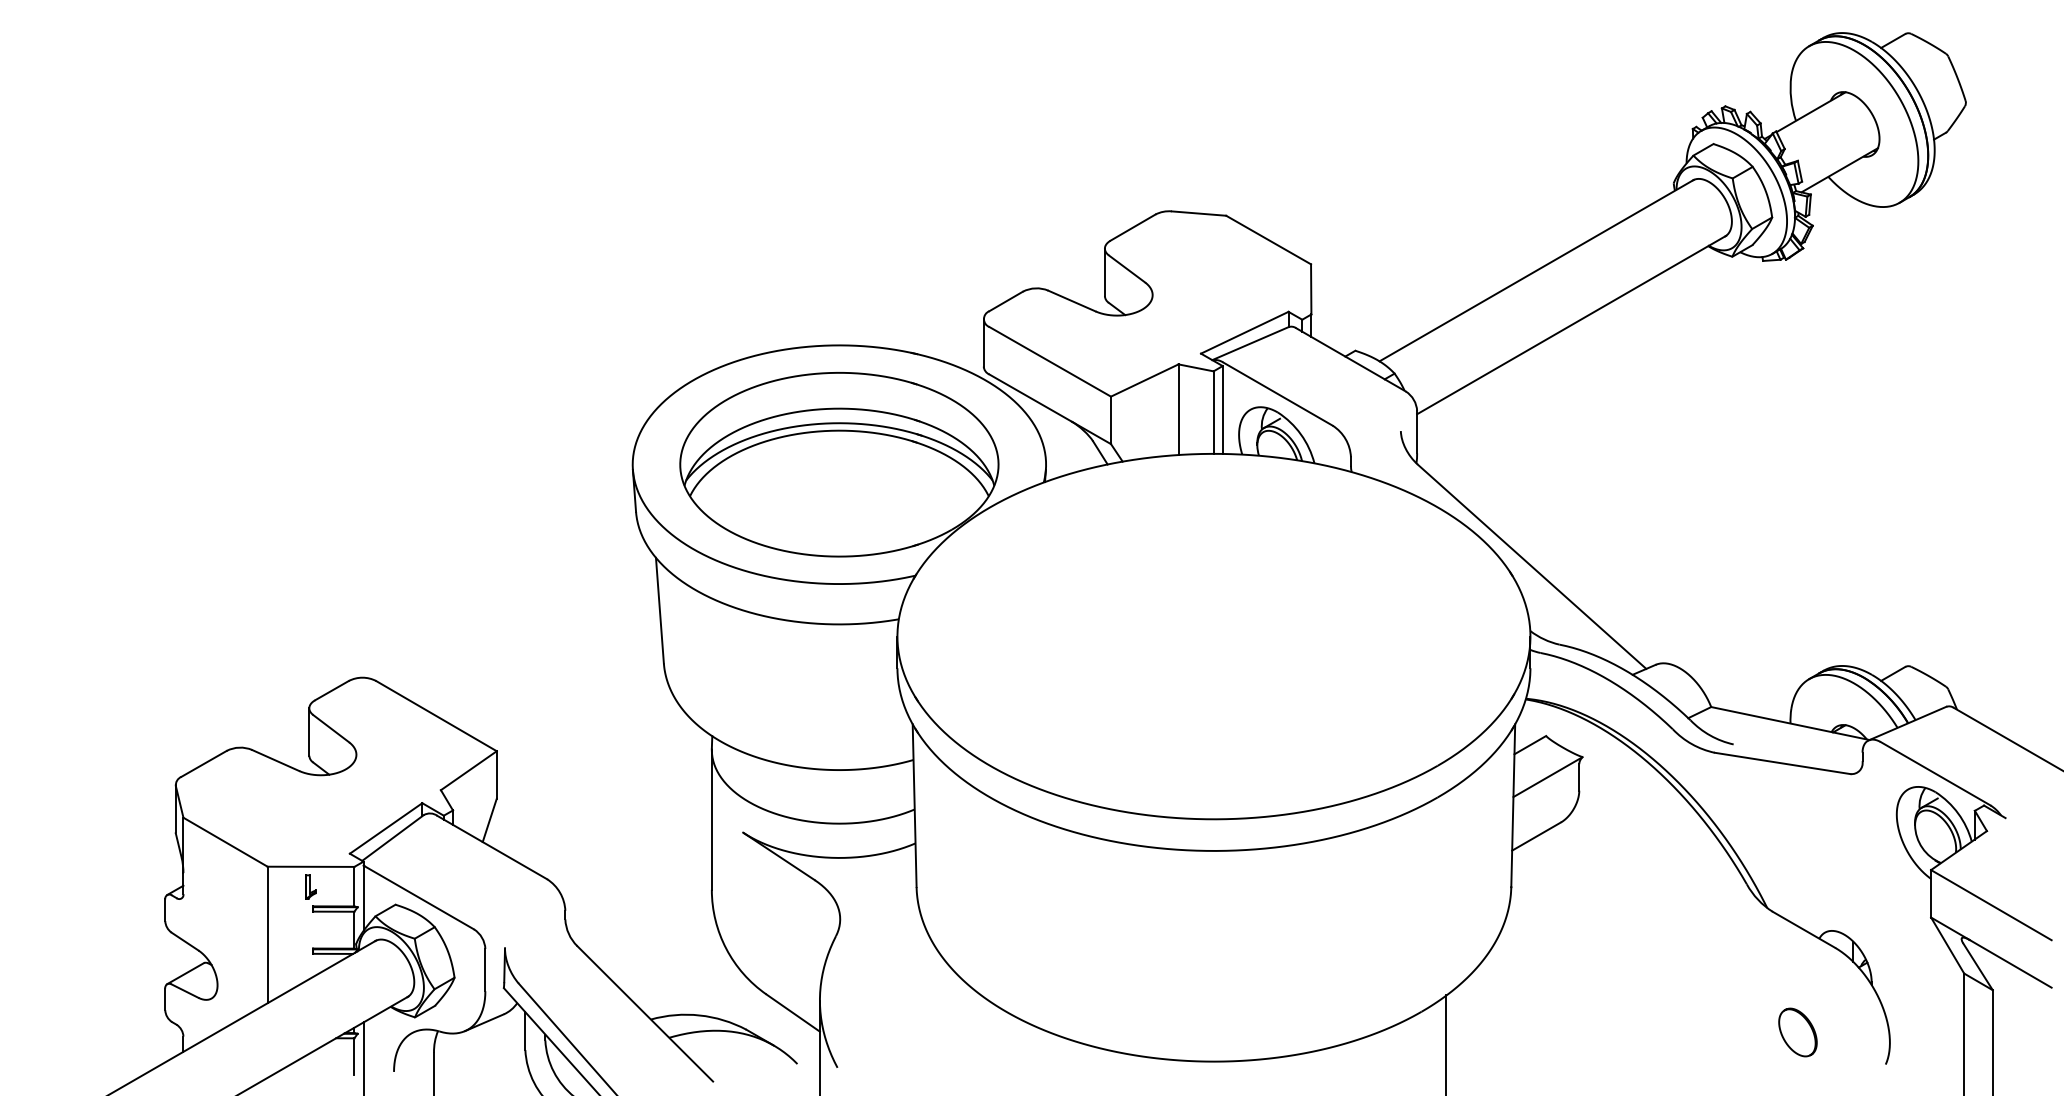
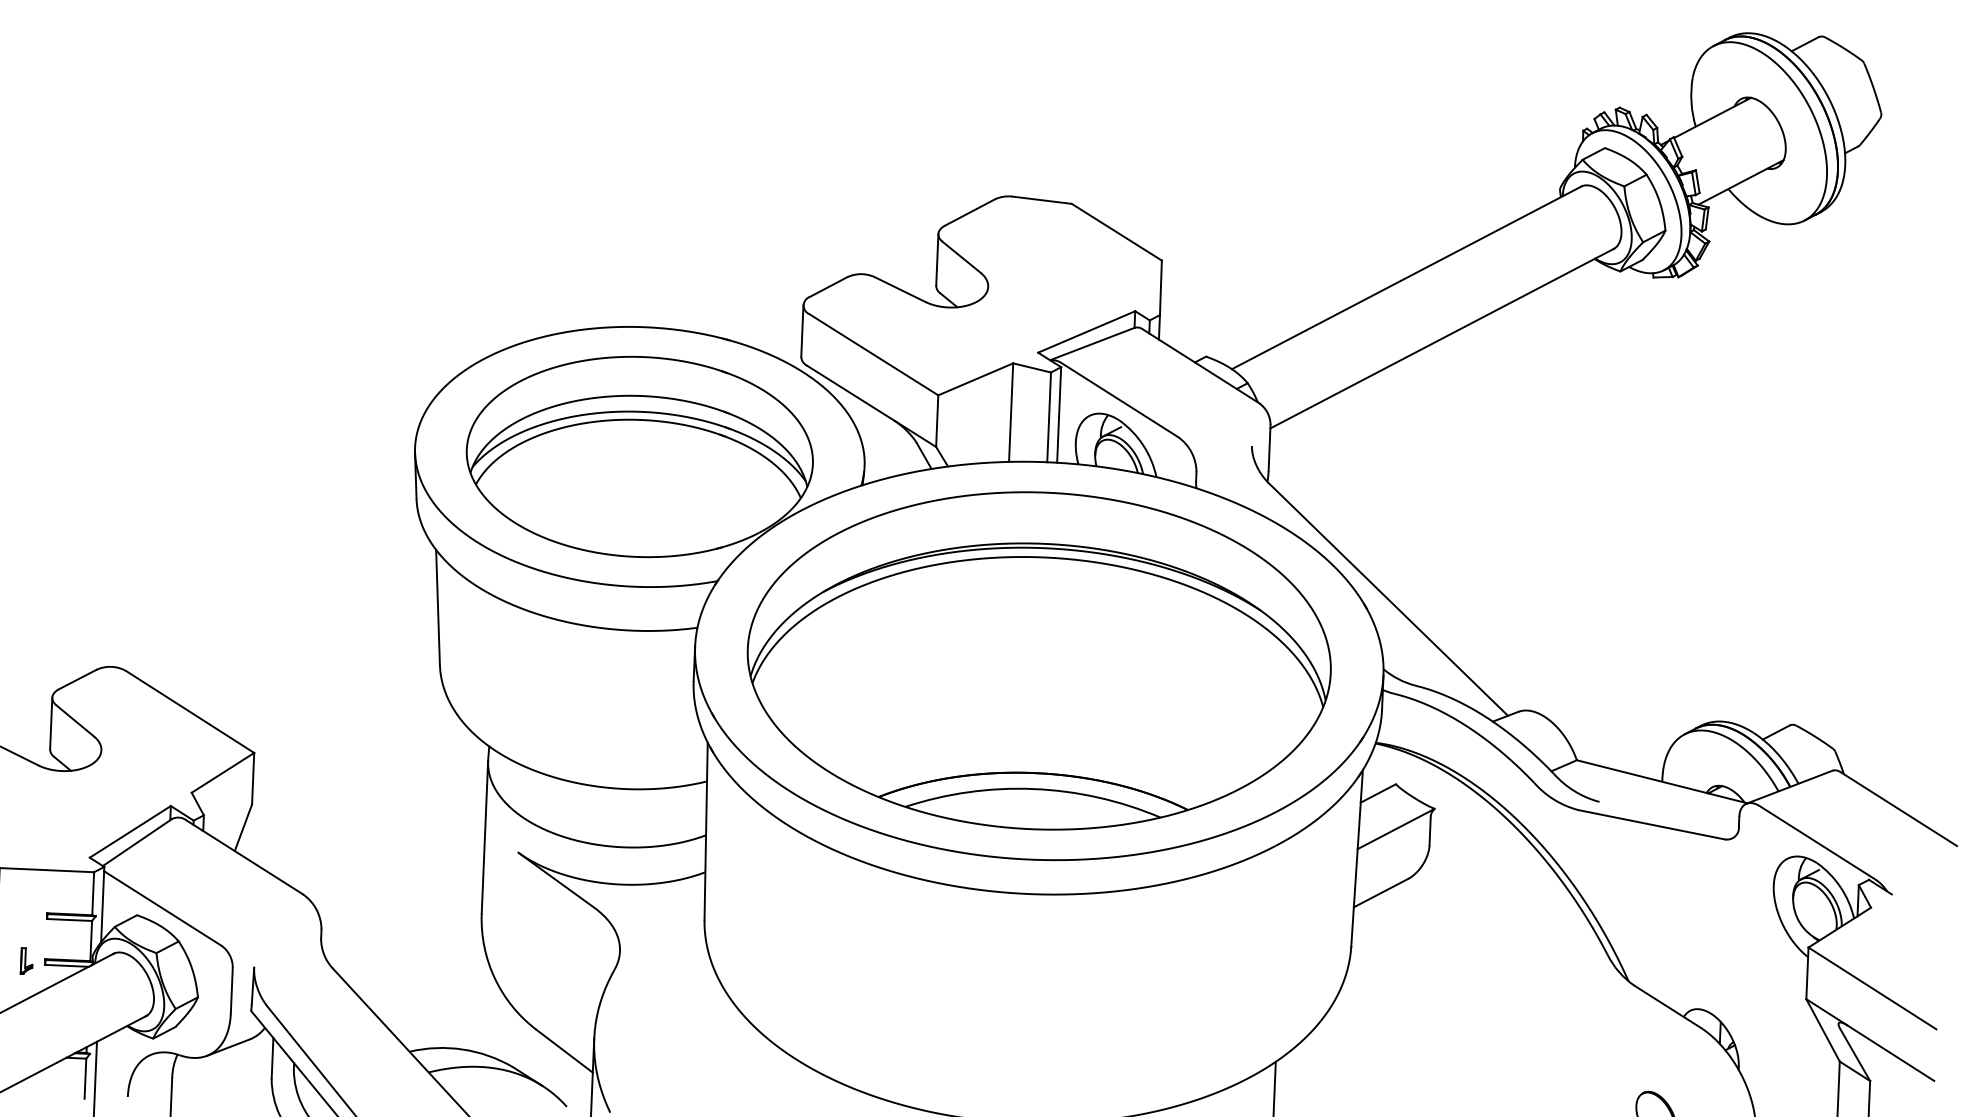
part: (1213, 636) -> (1038, 660), added
part: (310, 886) -> (26, 960), moved

